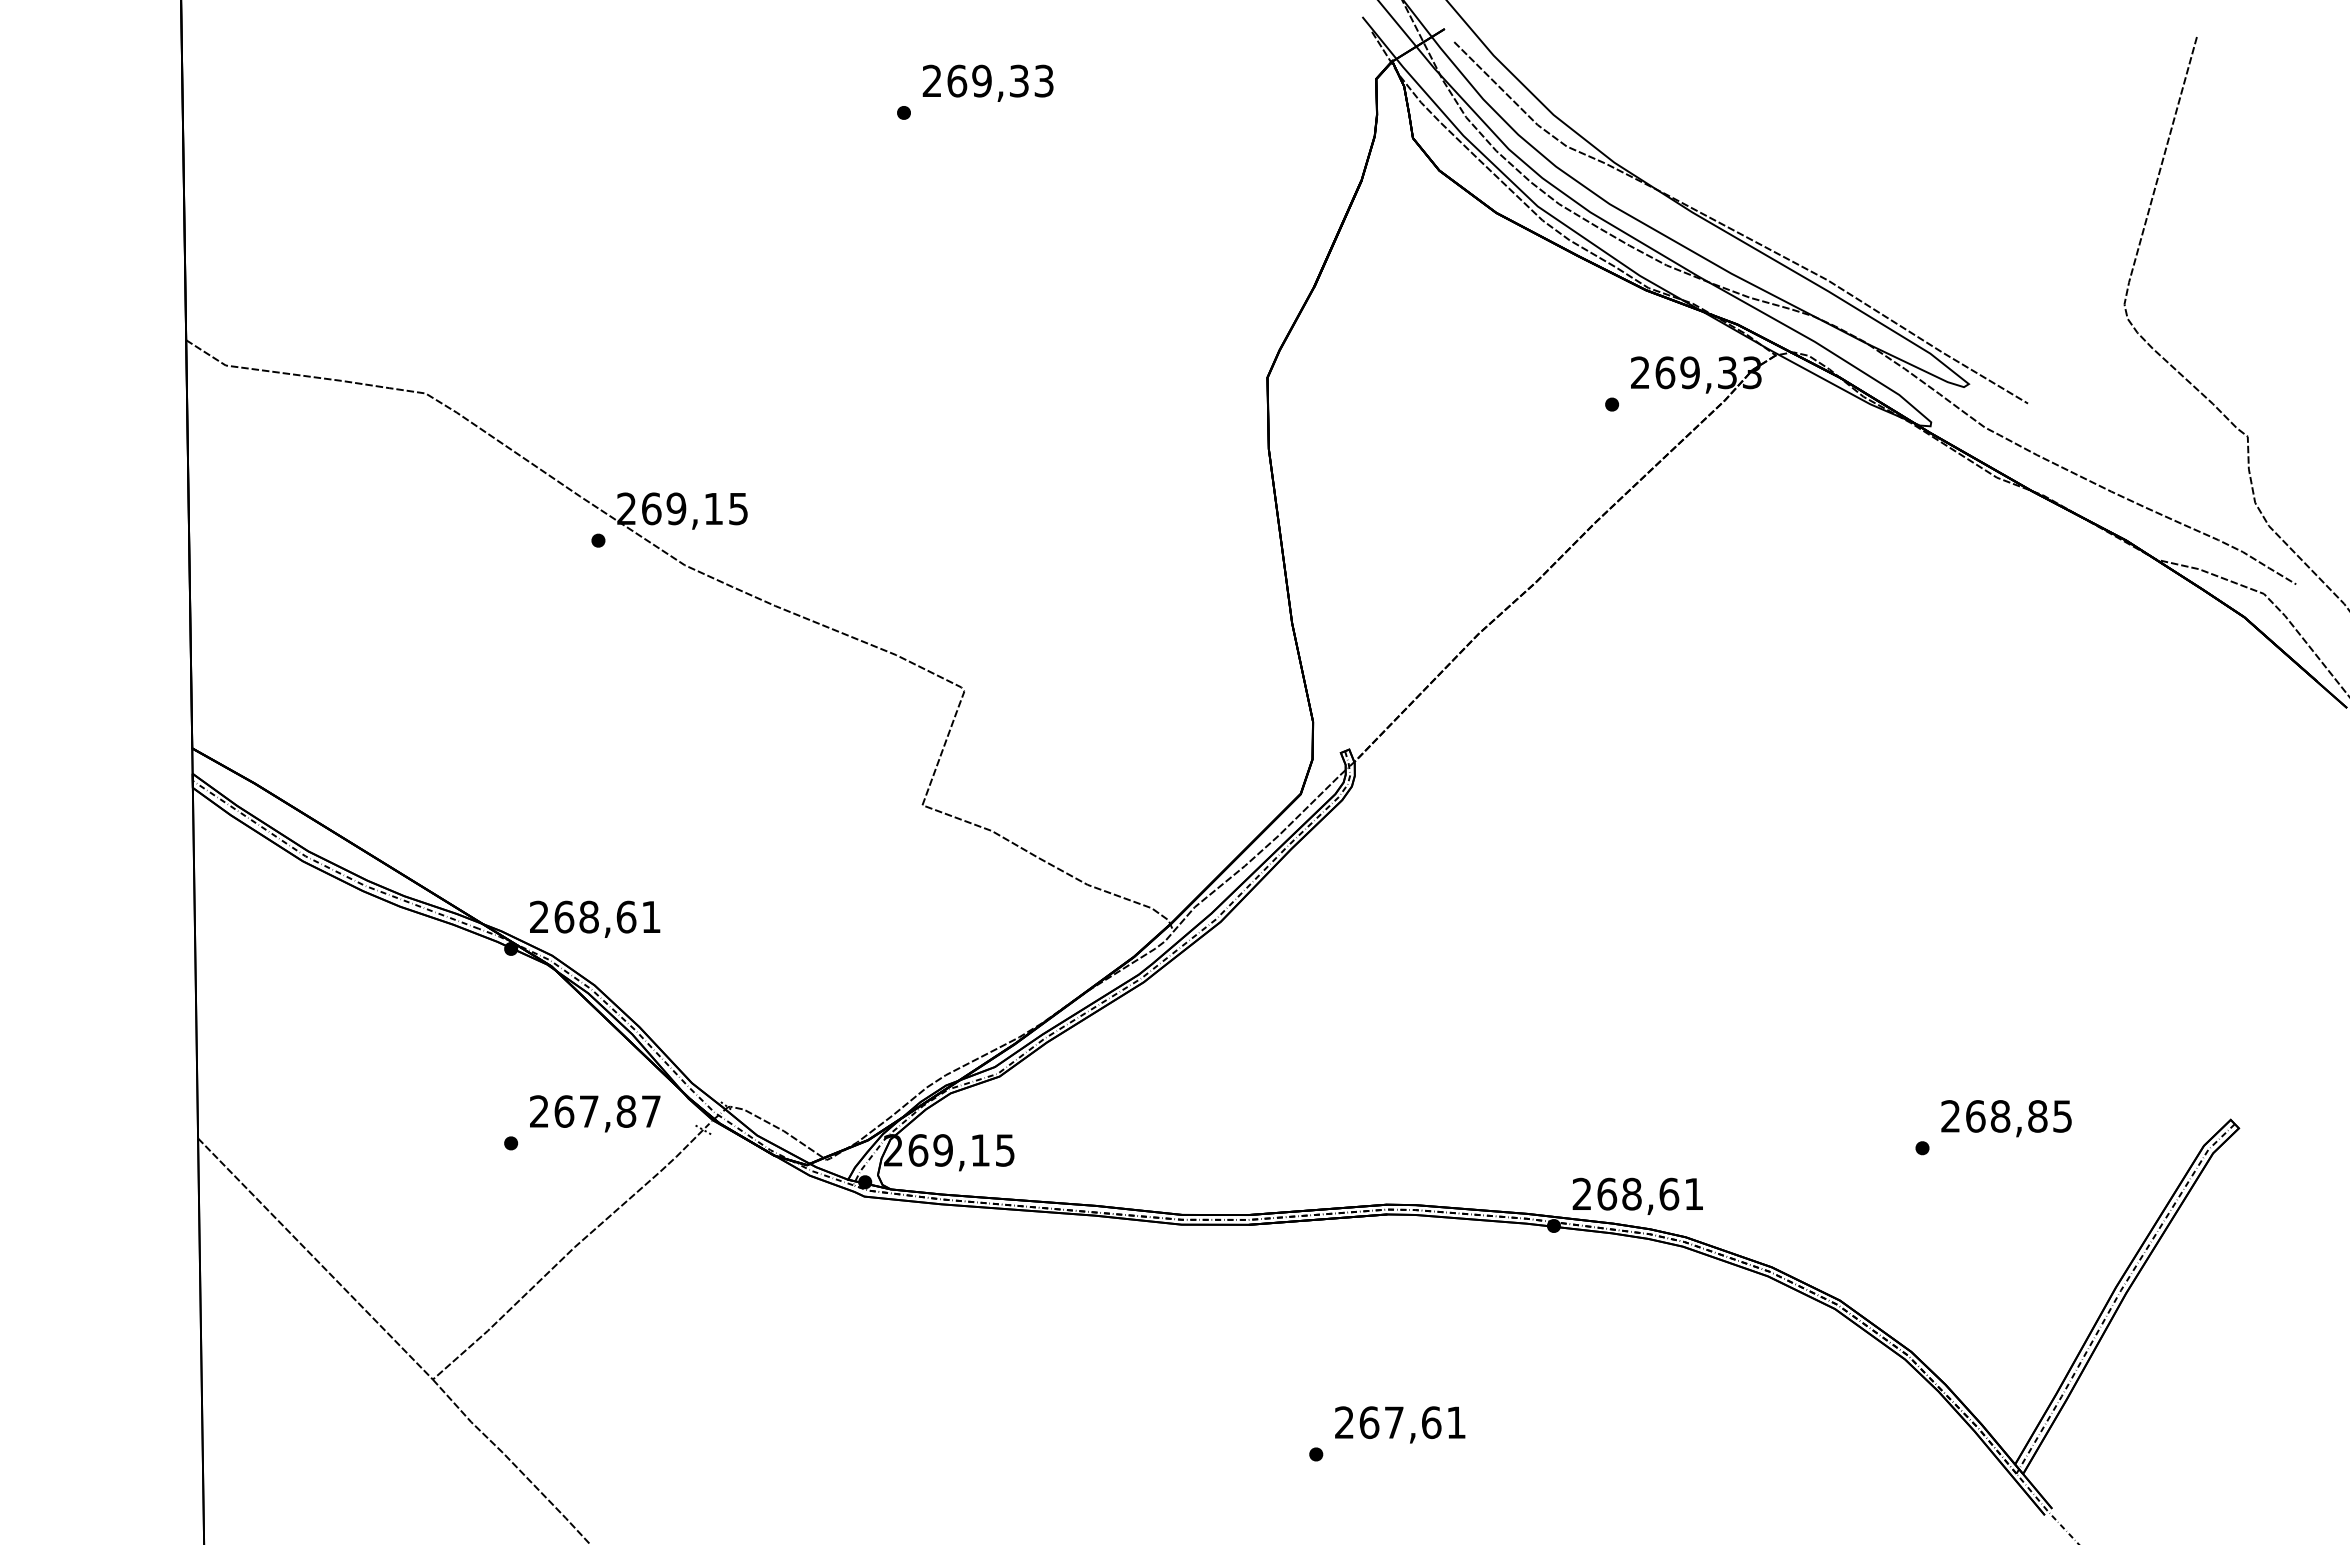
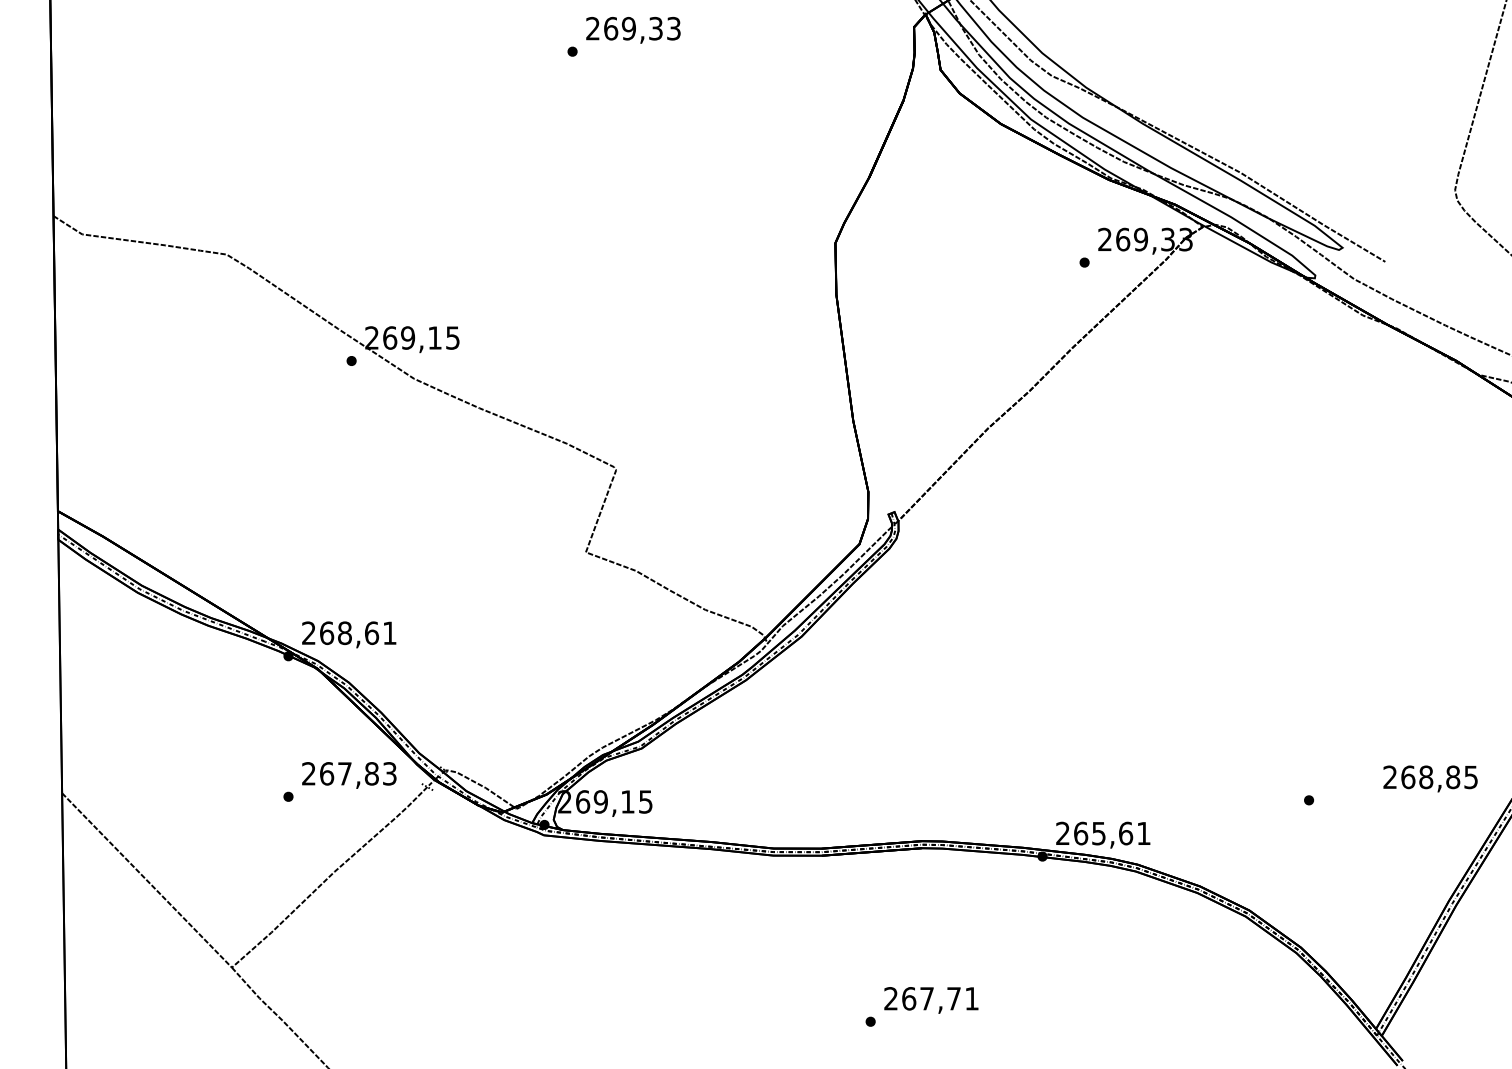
text: (651, 1111) -> (389, 773), 267,87 -> 267,83
text: (2006, 1118) -> (1430, 778), moved
text: (1631, 1193) -> (1098, 833), 268,61 -> 265,61
text: (1431, 1422) -> (954, 998), 267,61 -> 267,71

